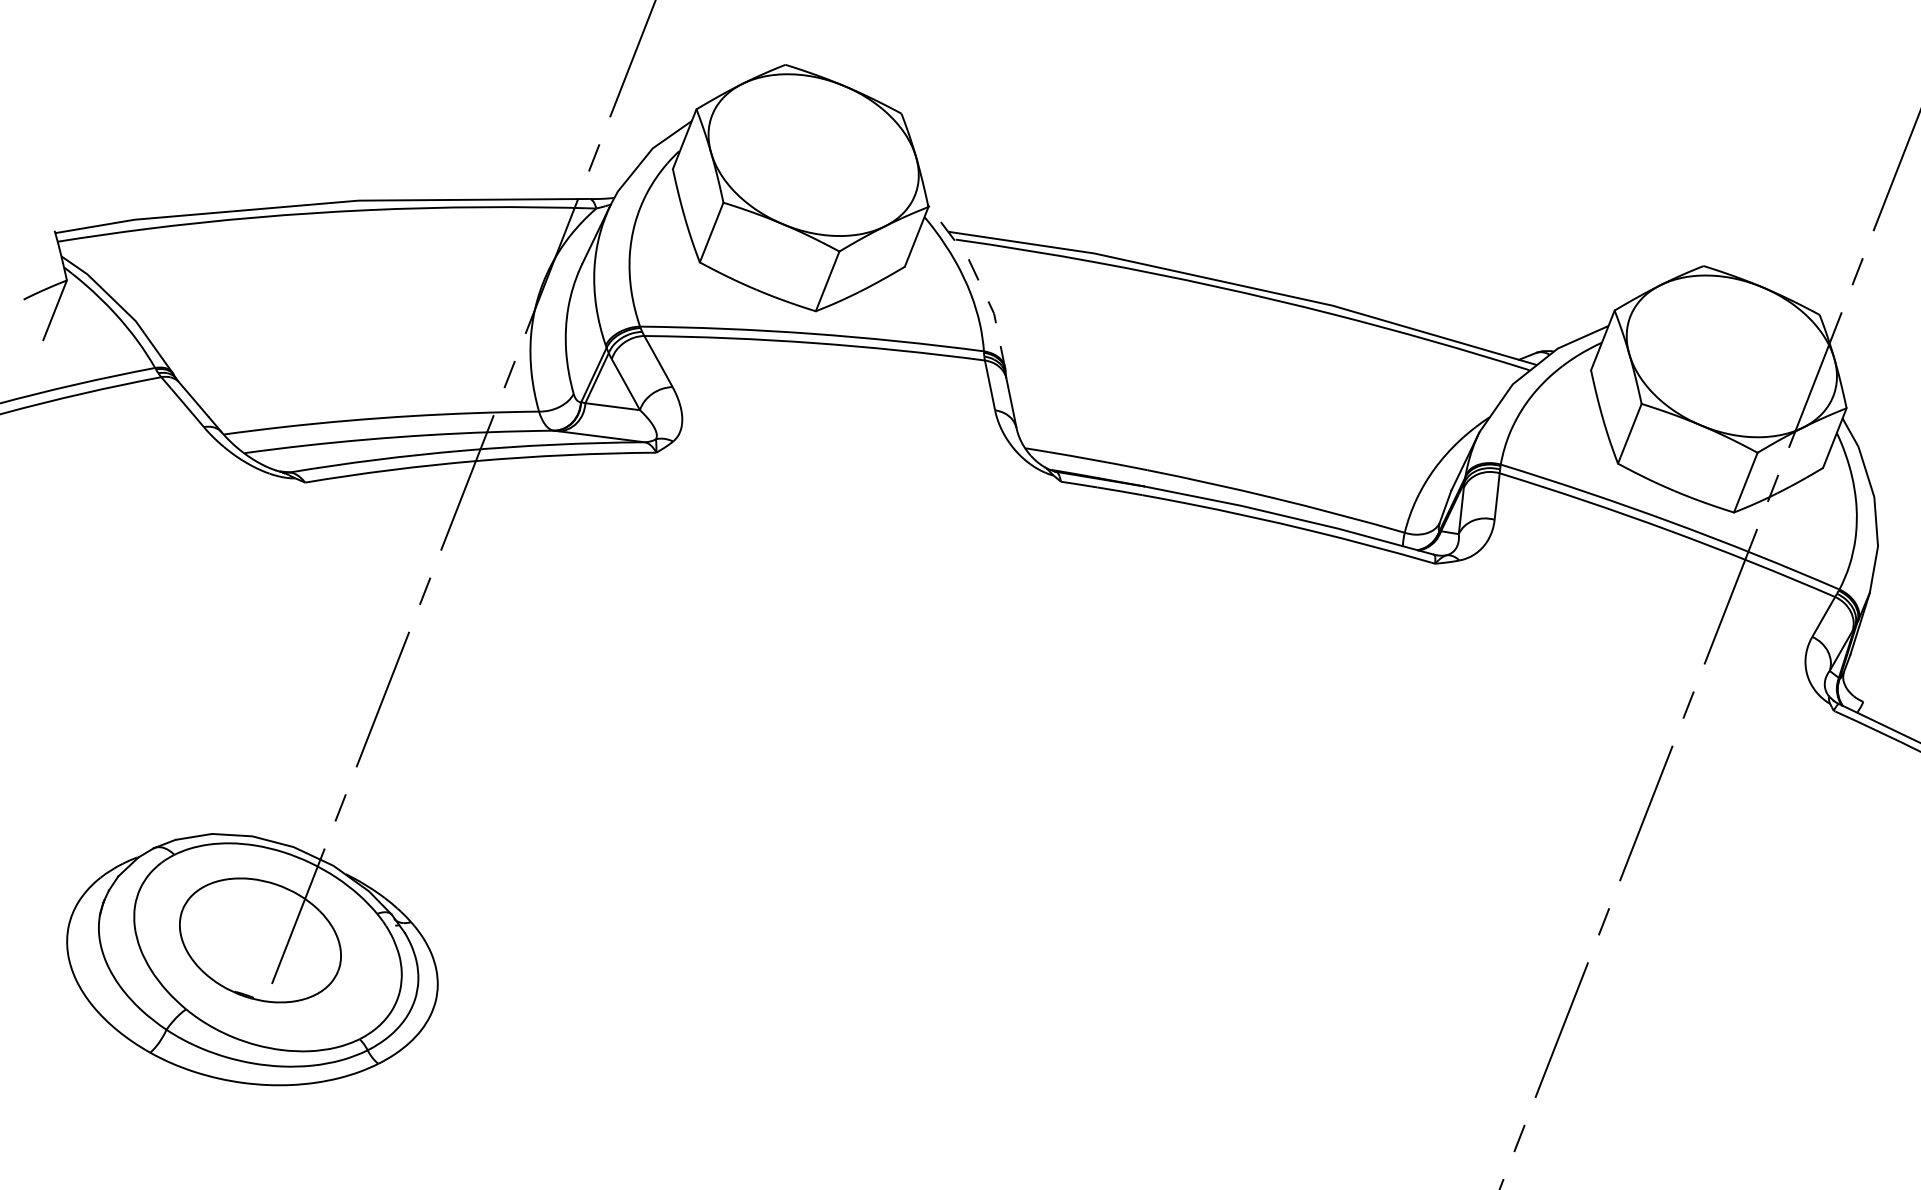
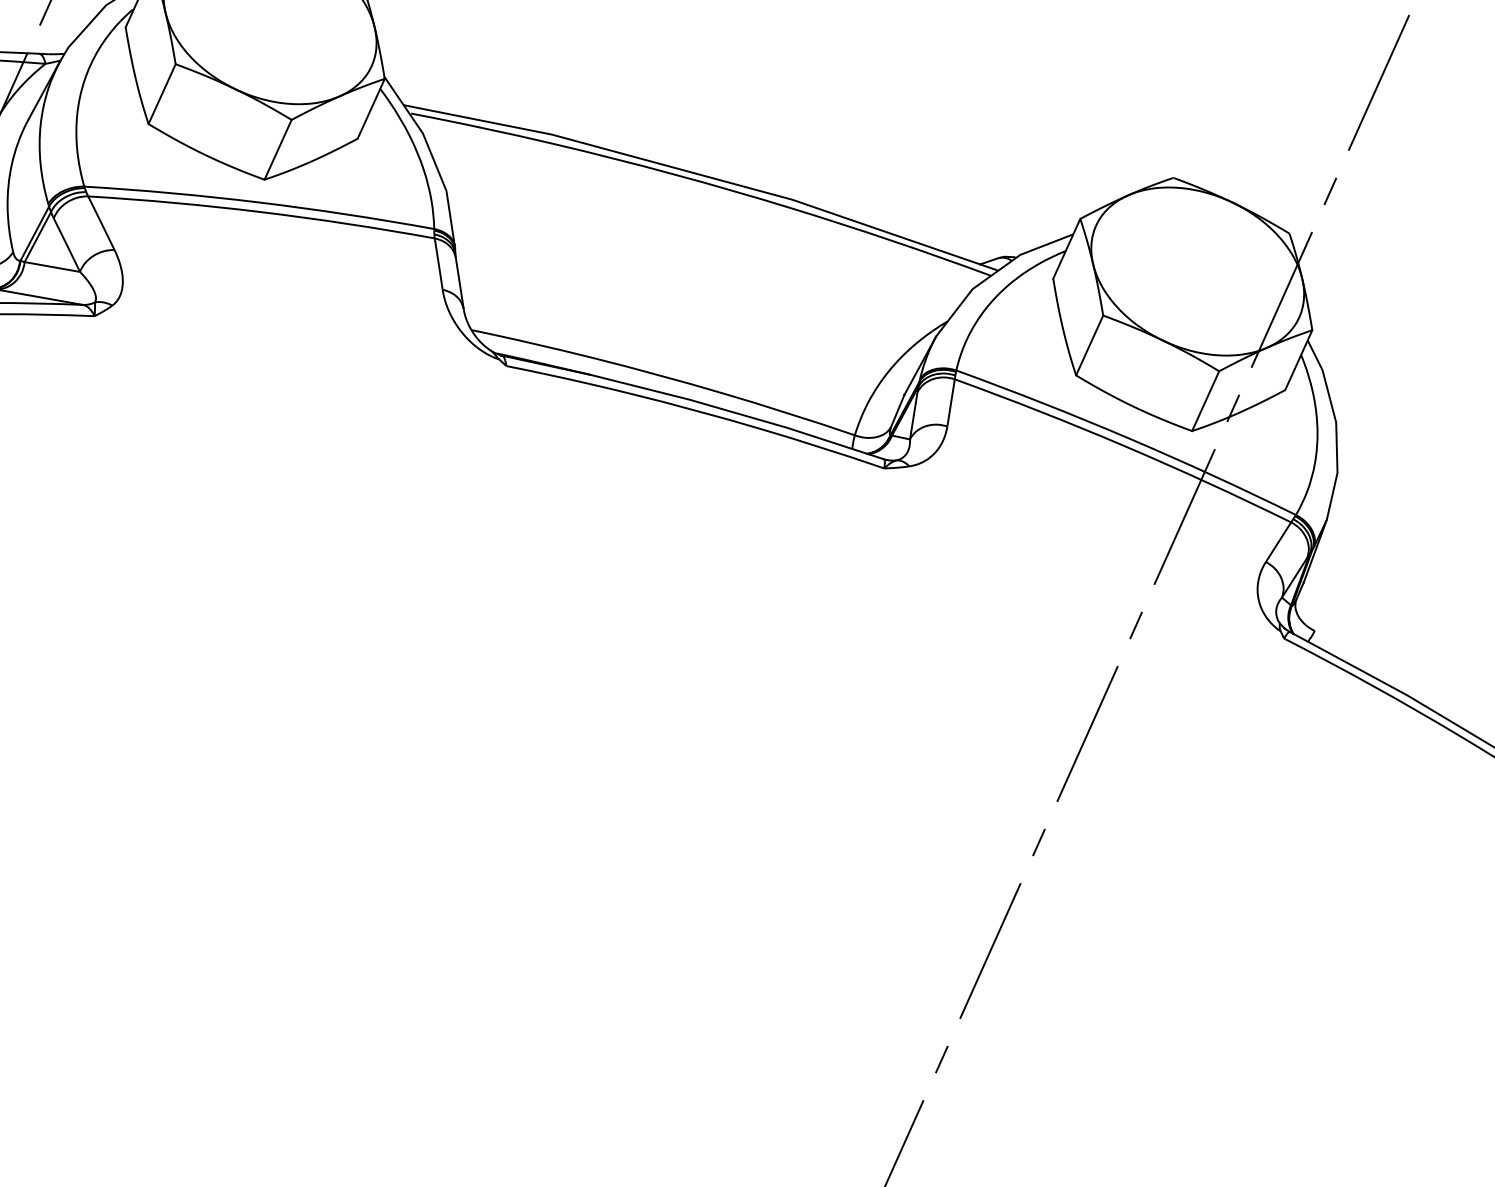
line: (979, 282) -> (433, 158), dashed -> solid

